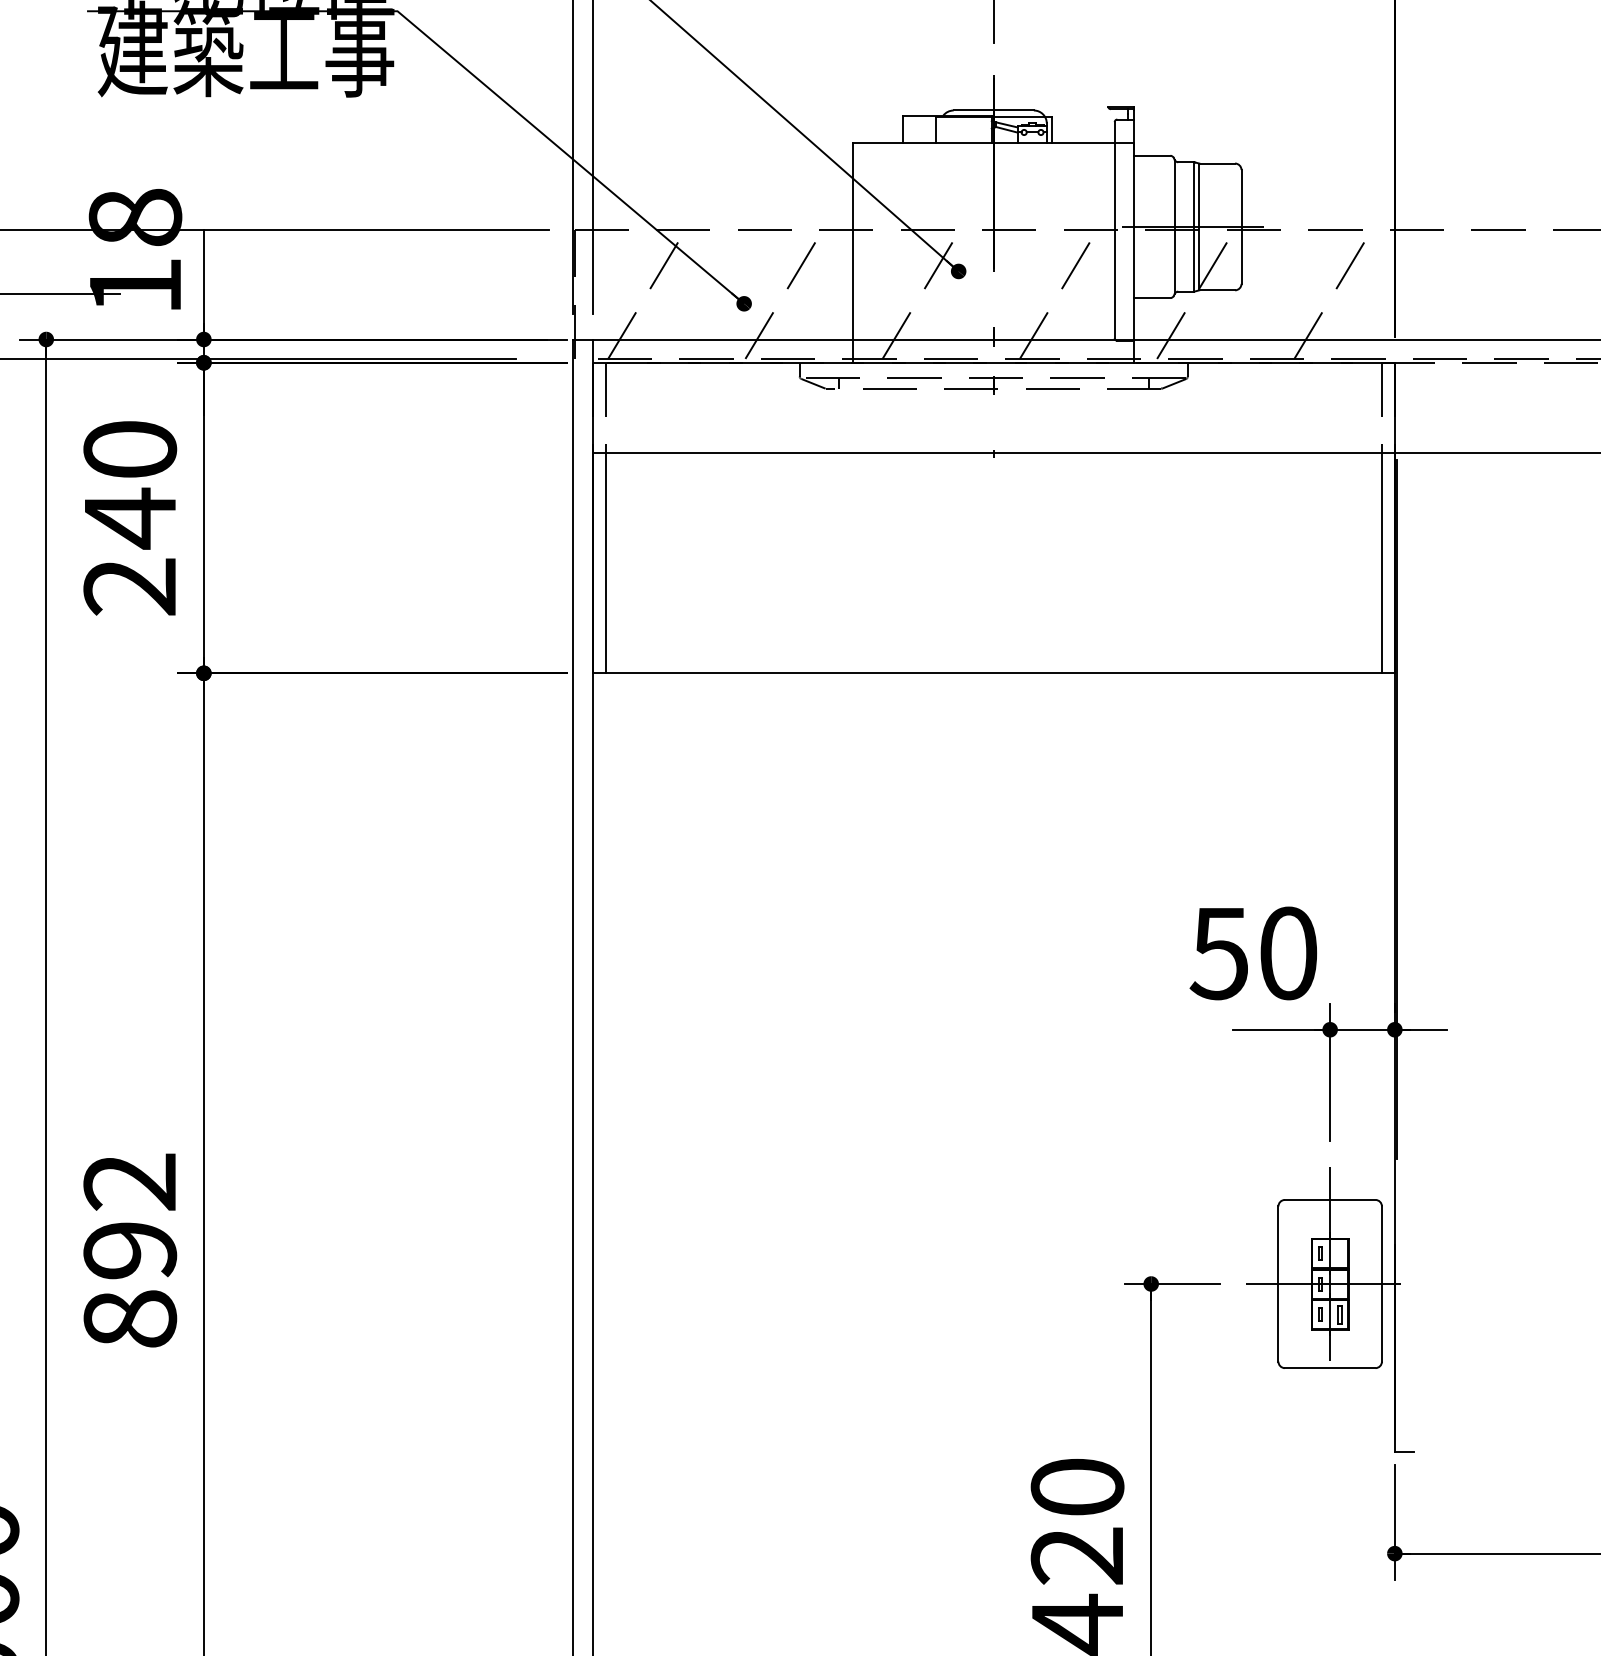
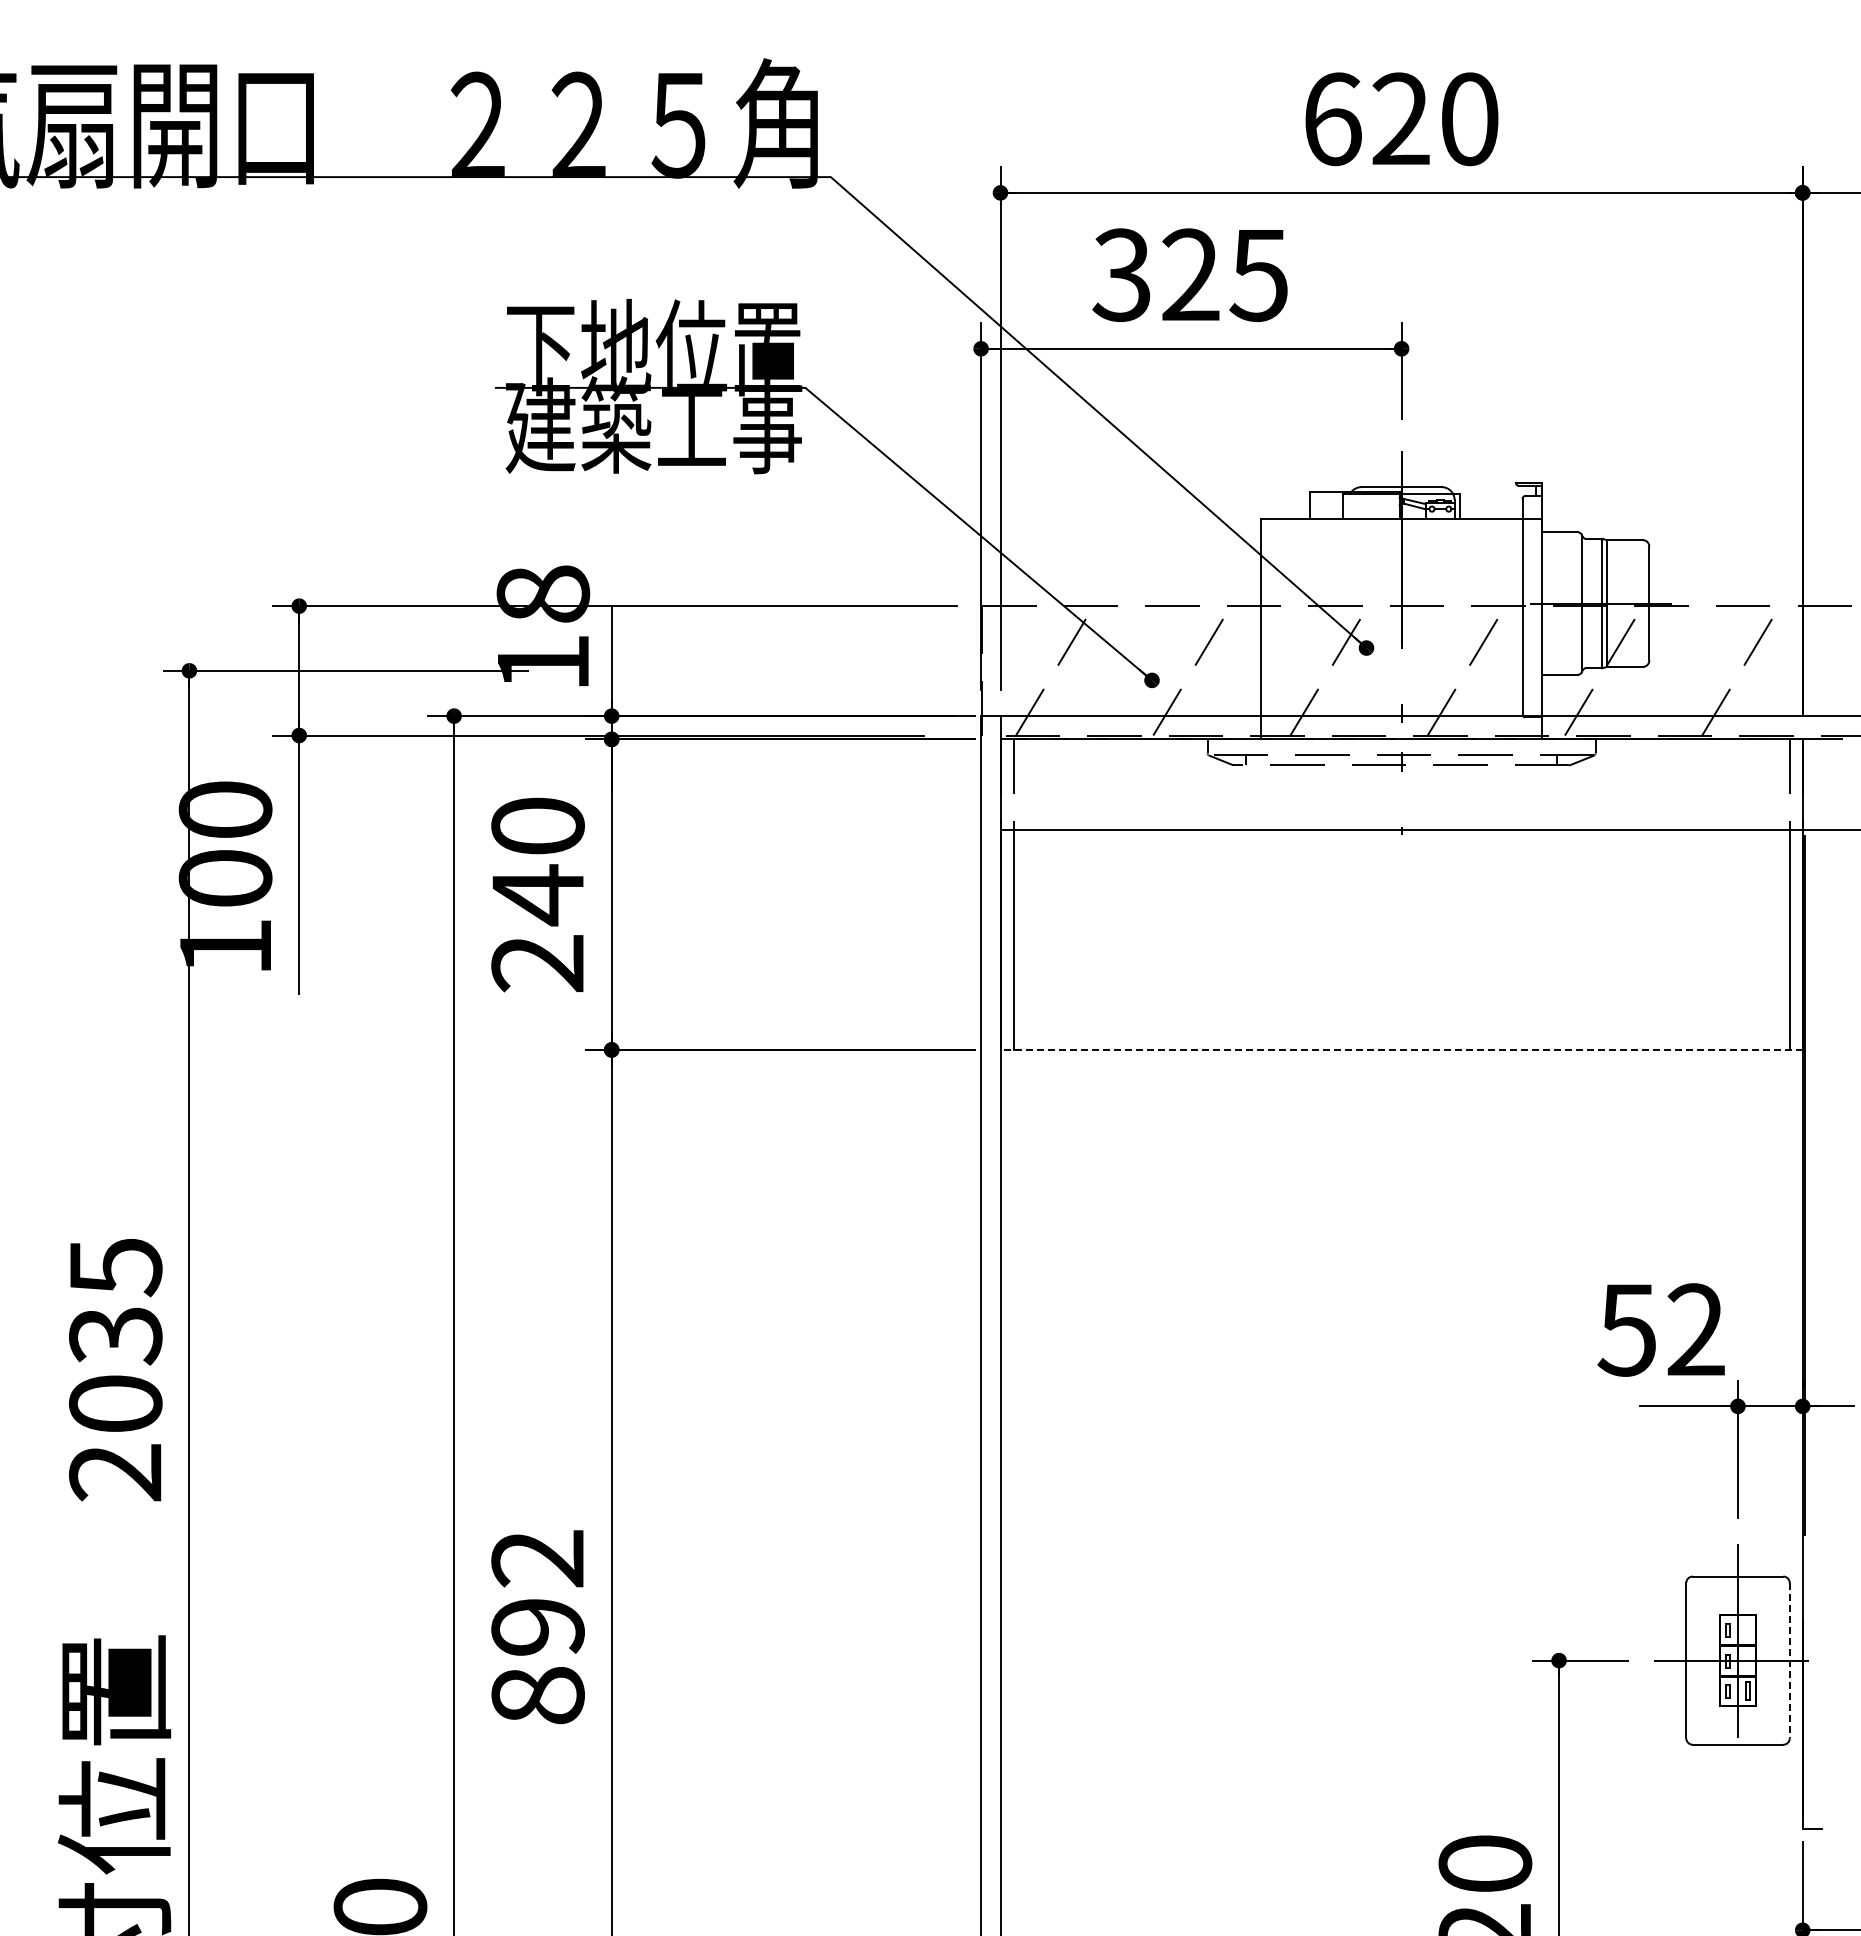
line: (993, 672) -> (1401, 1049), solid -> dashed
text: (1287, 952) -> (1695, 1329), 50 -> 52
line: (1381, 1283) -> (1789, 1660), solid -> dashed

